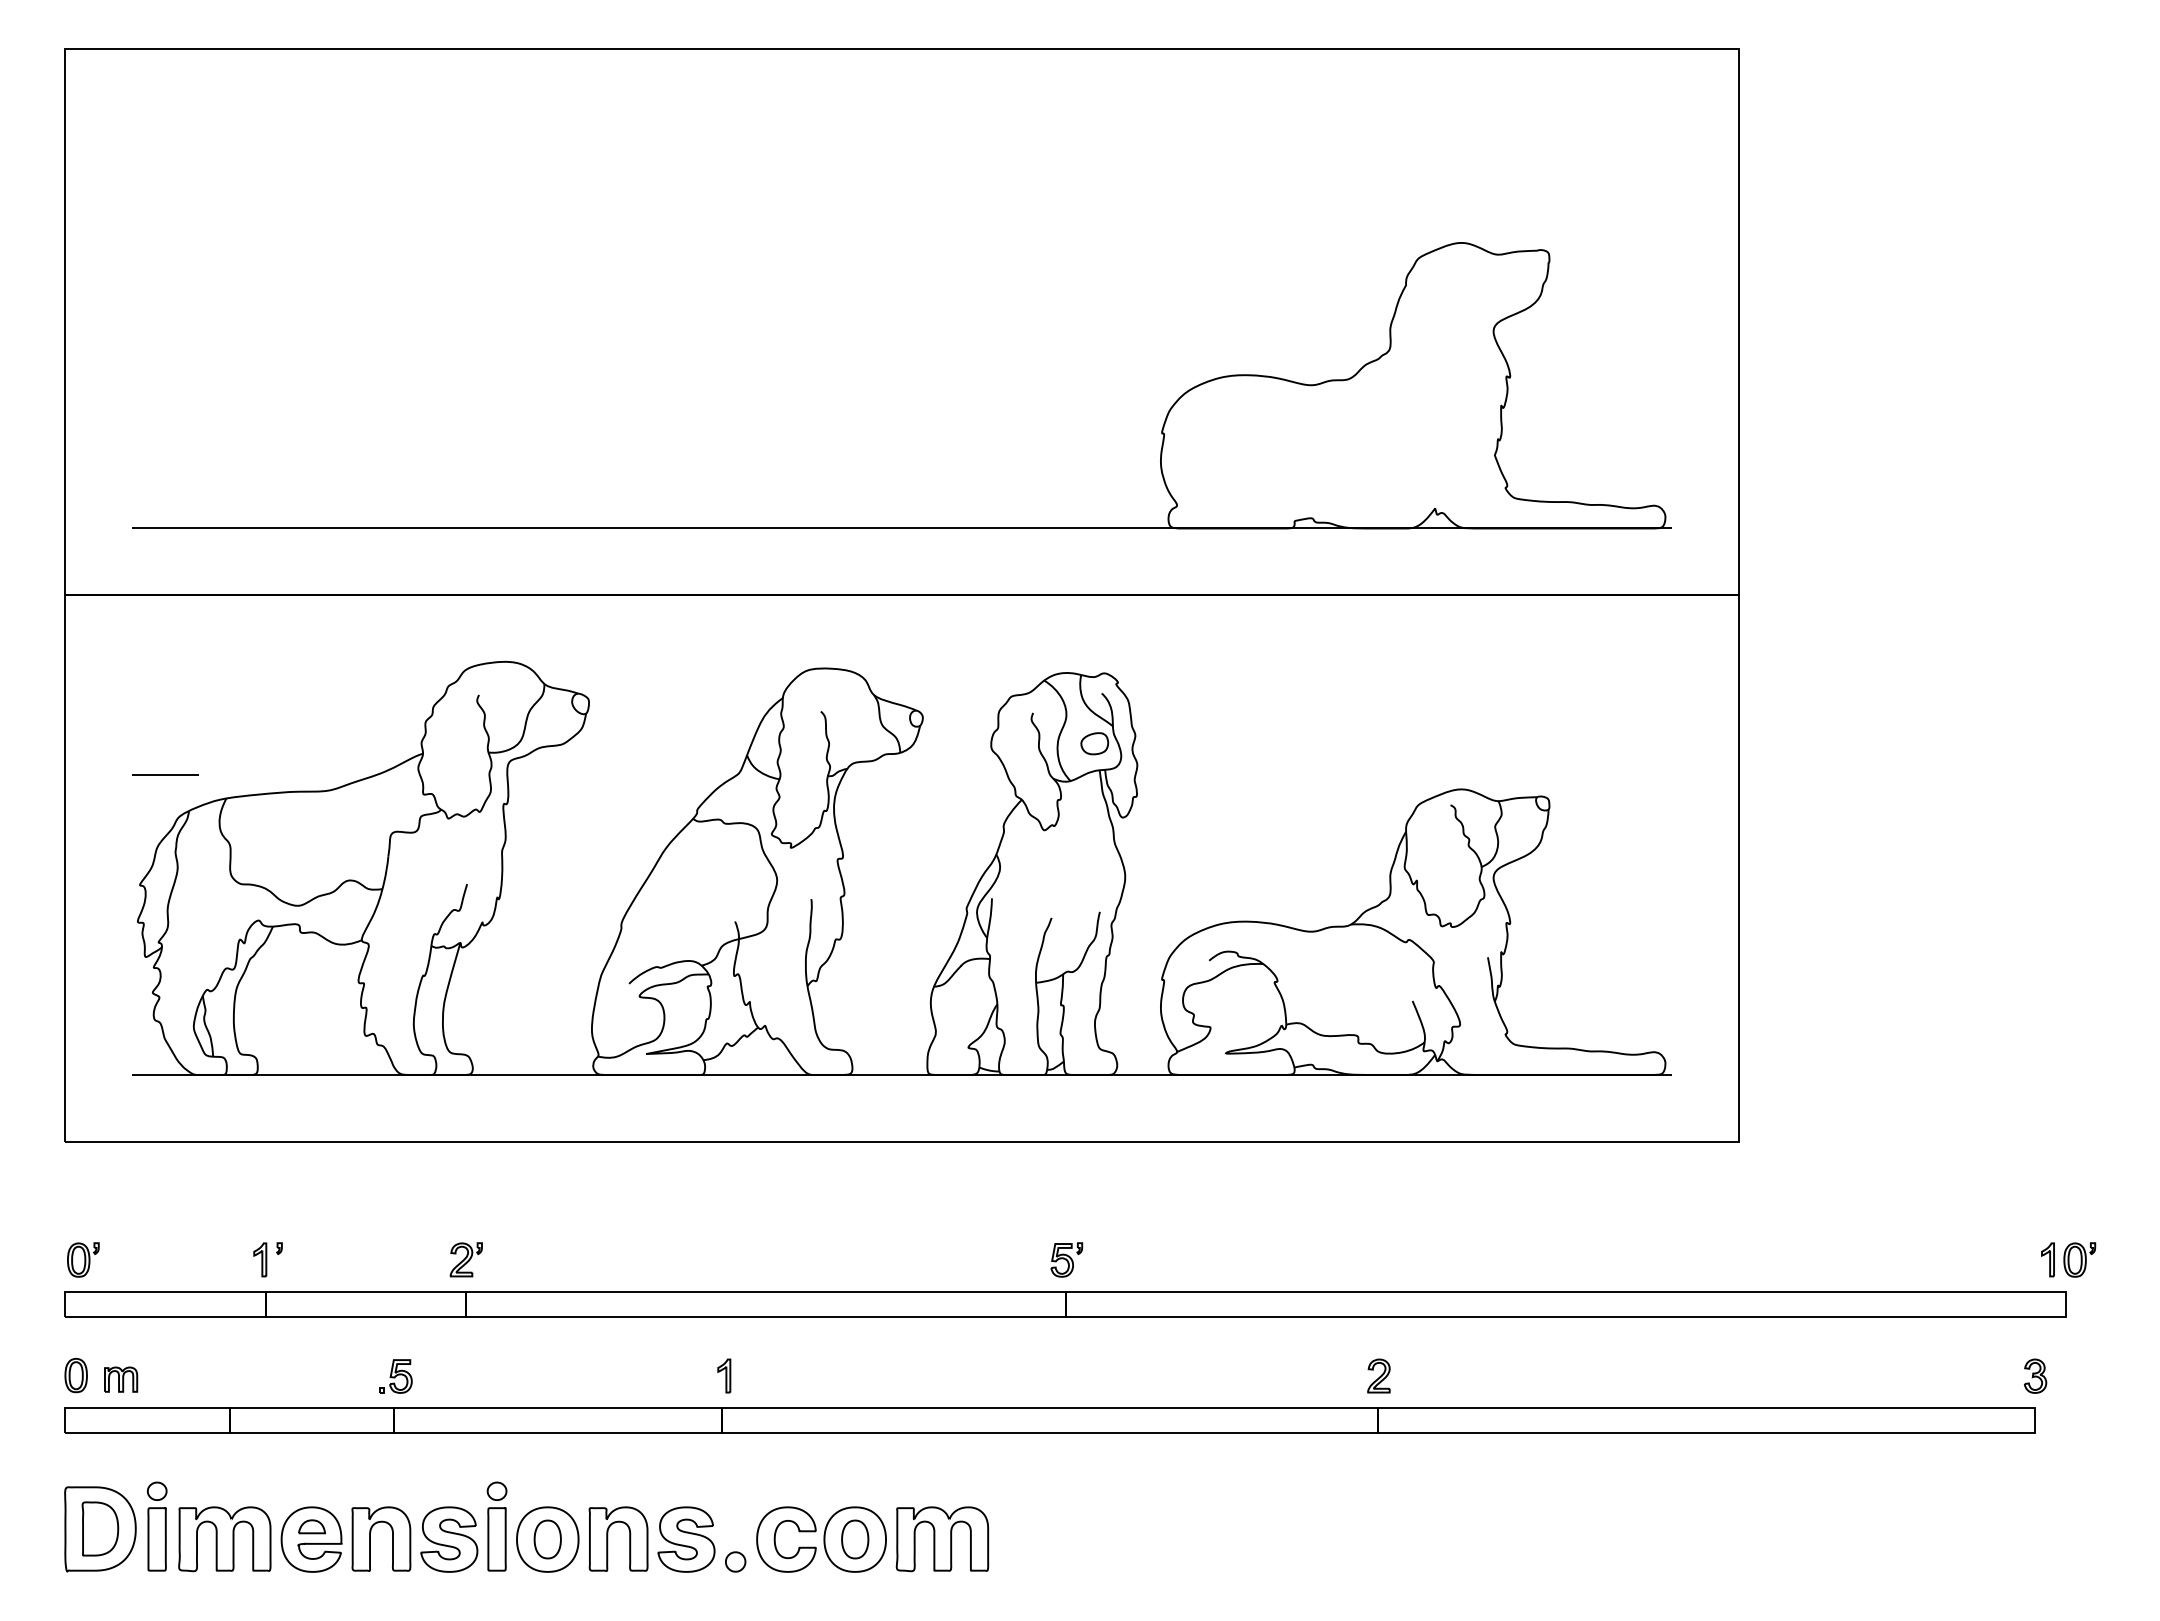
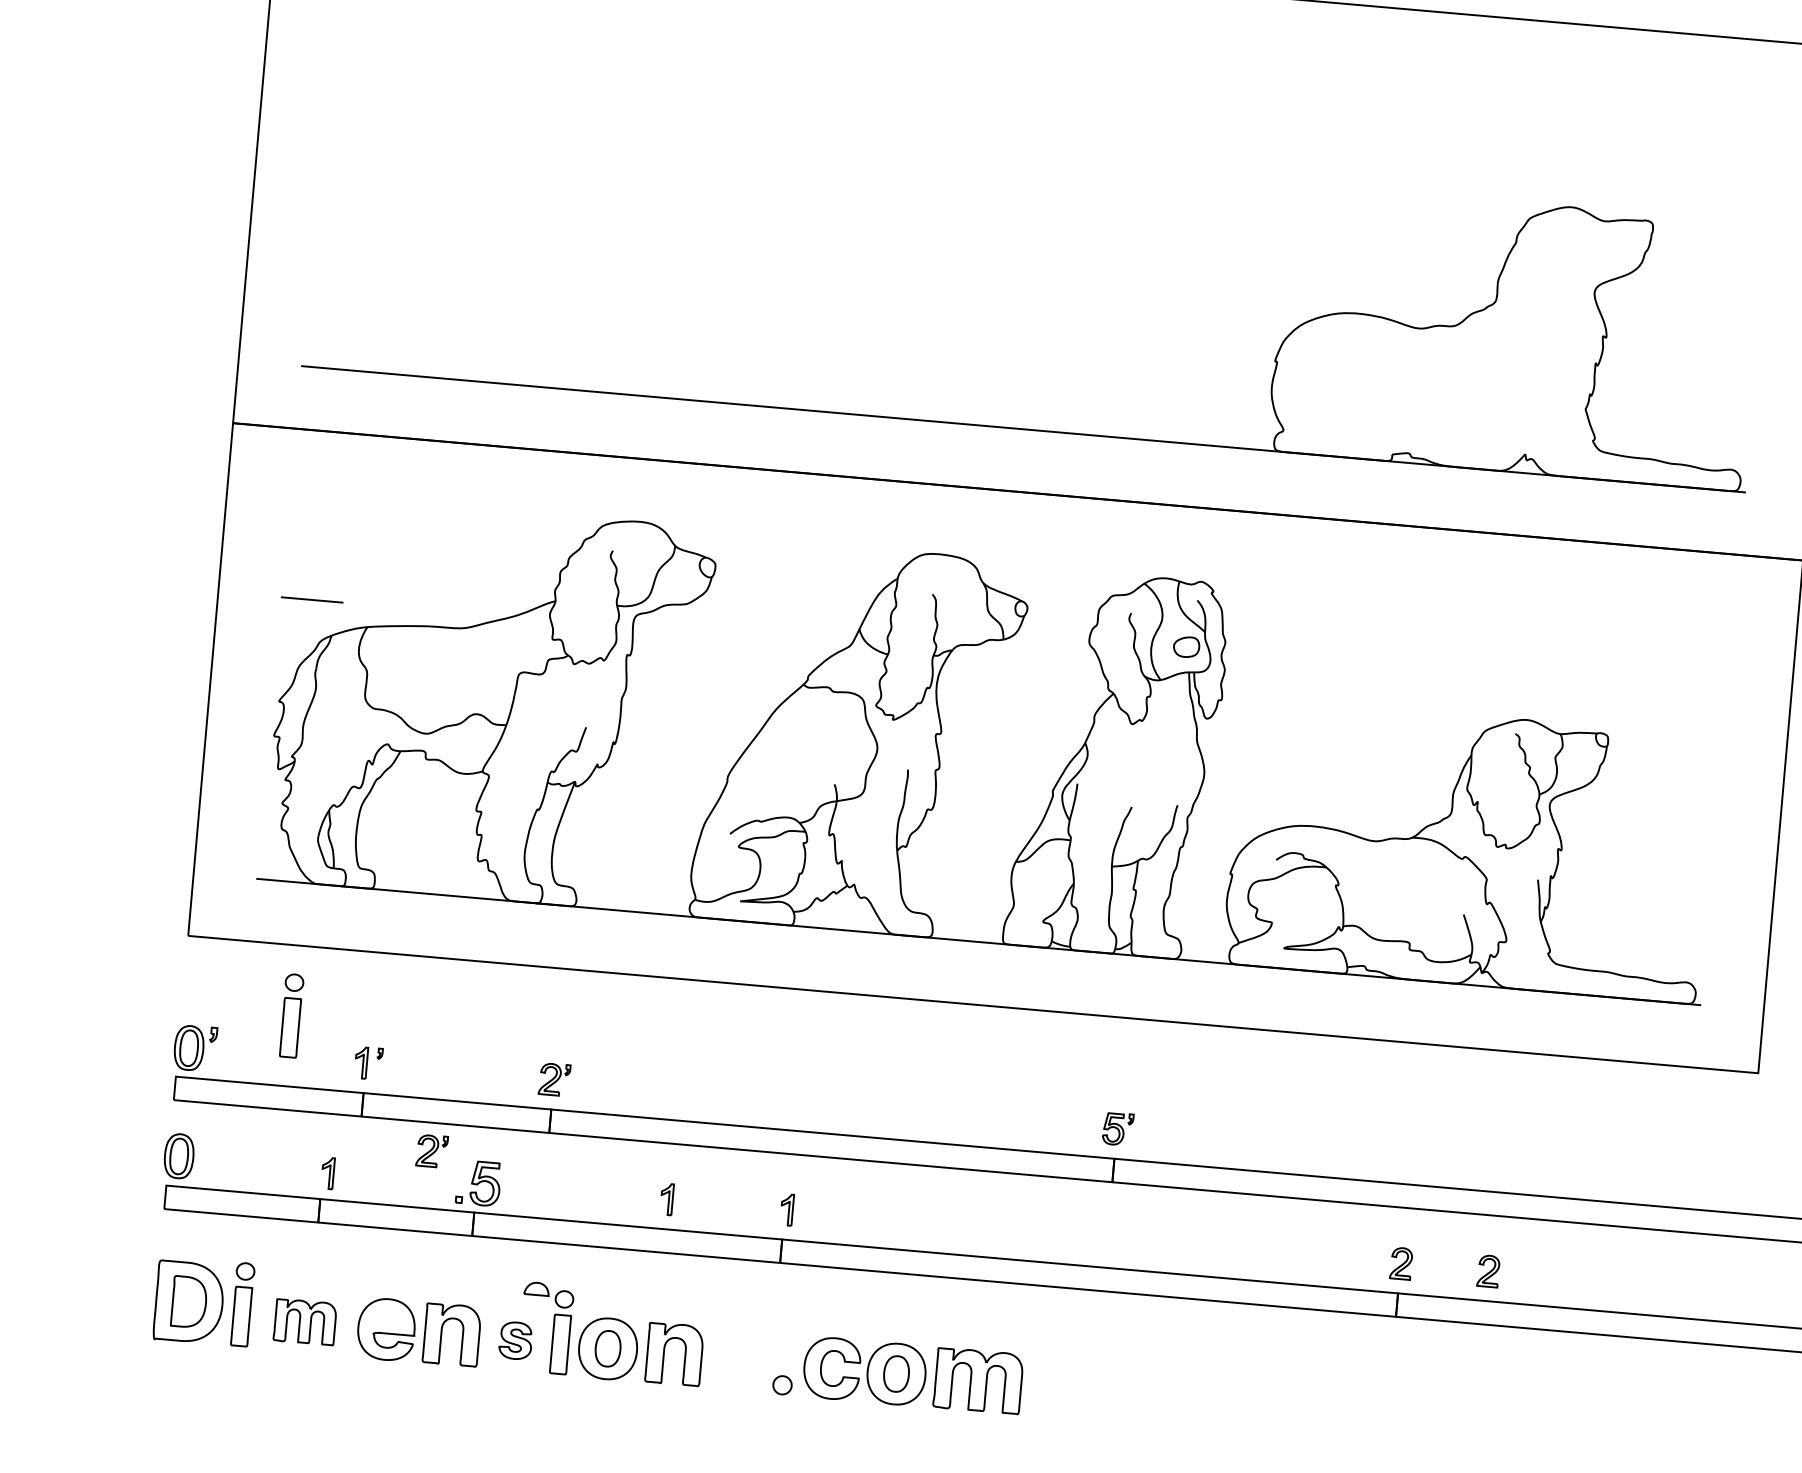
part: (182, 1216) -> (291, 1015), added
part: (83, 1259) -> (195, 1047), size x1.4
part: (342, 1346) -> (431, 1150), added
part: (75, 1375) -> (178, 1156), size x1.4
part: (596, 1375) -> (667, 1198), added
part: (1471, 1375) -> (1488, 1270), added
part: (395, 1376) -> (478, 1183), size x1.4
part: (121, 1379) -> (221, 1163), removed
part: (235, 1379) -> (328, 1173), added
part: (311, 1526) -> (536, 1288), moved
part: (224, 1539) -> (304, 1322), size x0.7
part: (449, 1539) -> (515, 1340), size x0.6
part: (686, 1539) -> (738, 1360), removed

